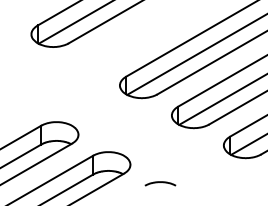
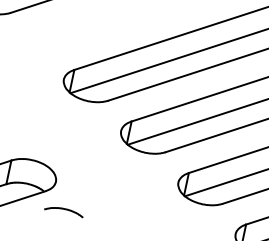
curve: (160, 182) -> (64, 209), moved

